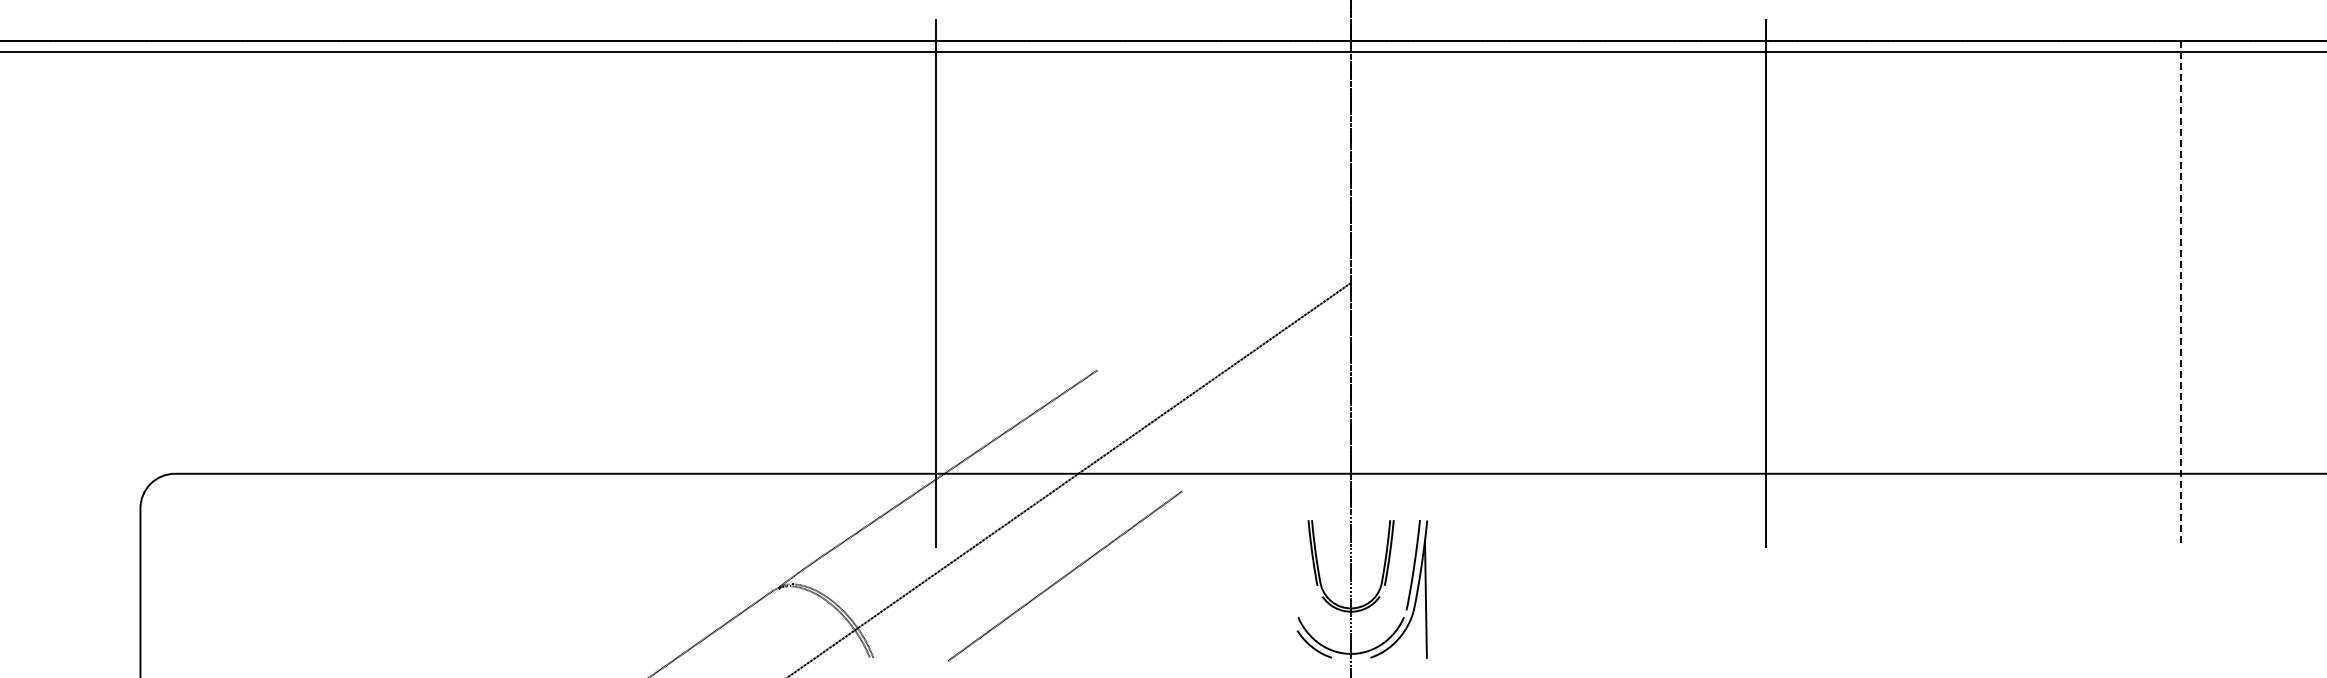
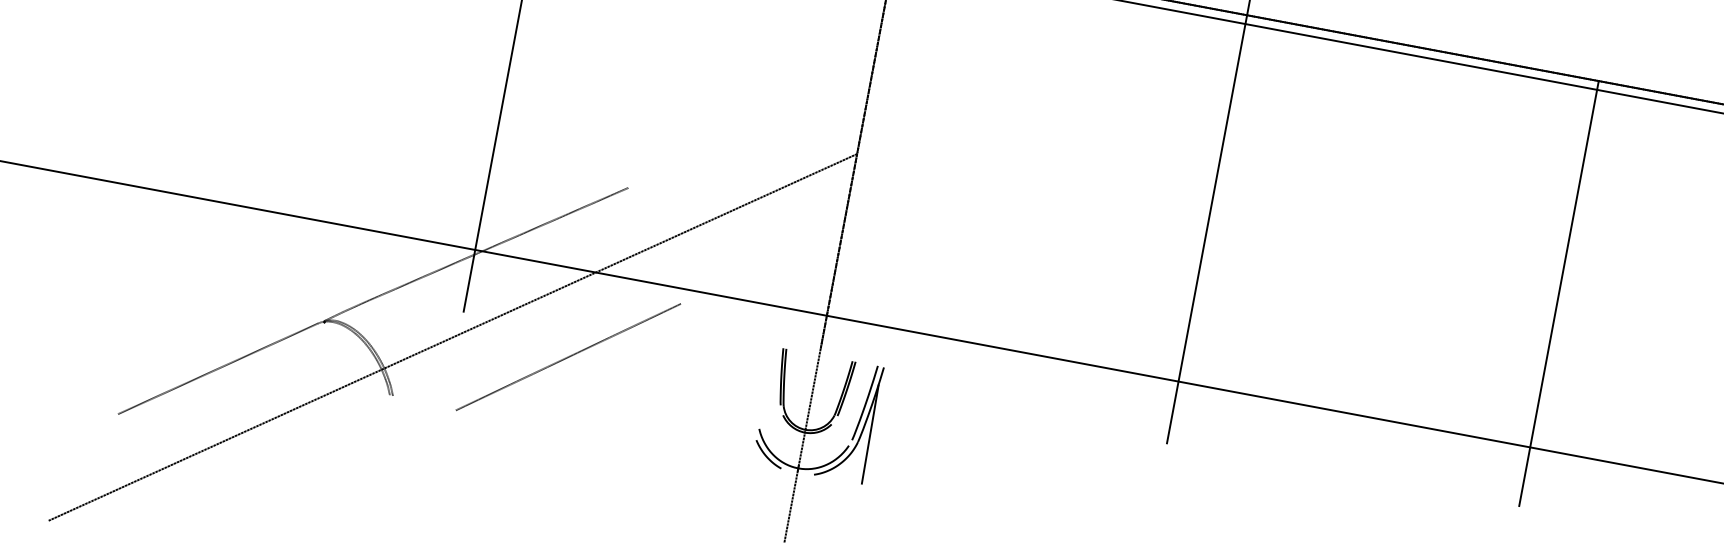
line: (2181, 292) -> (1559, 293), dashed -> solid

